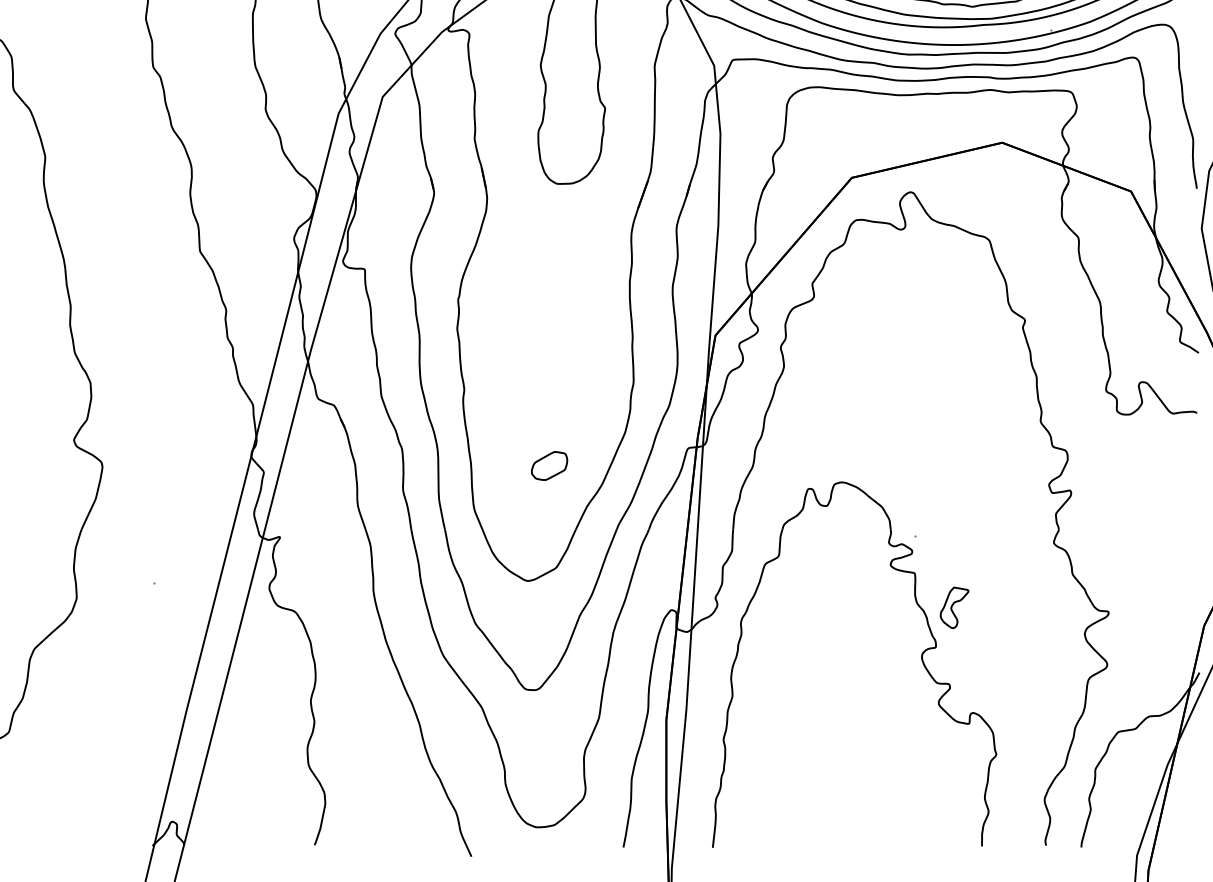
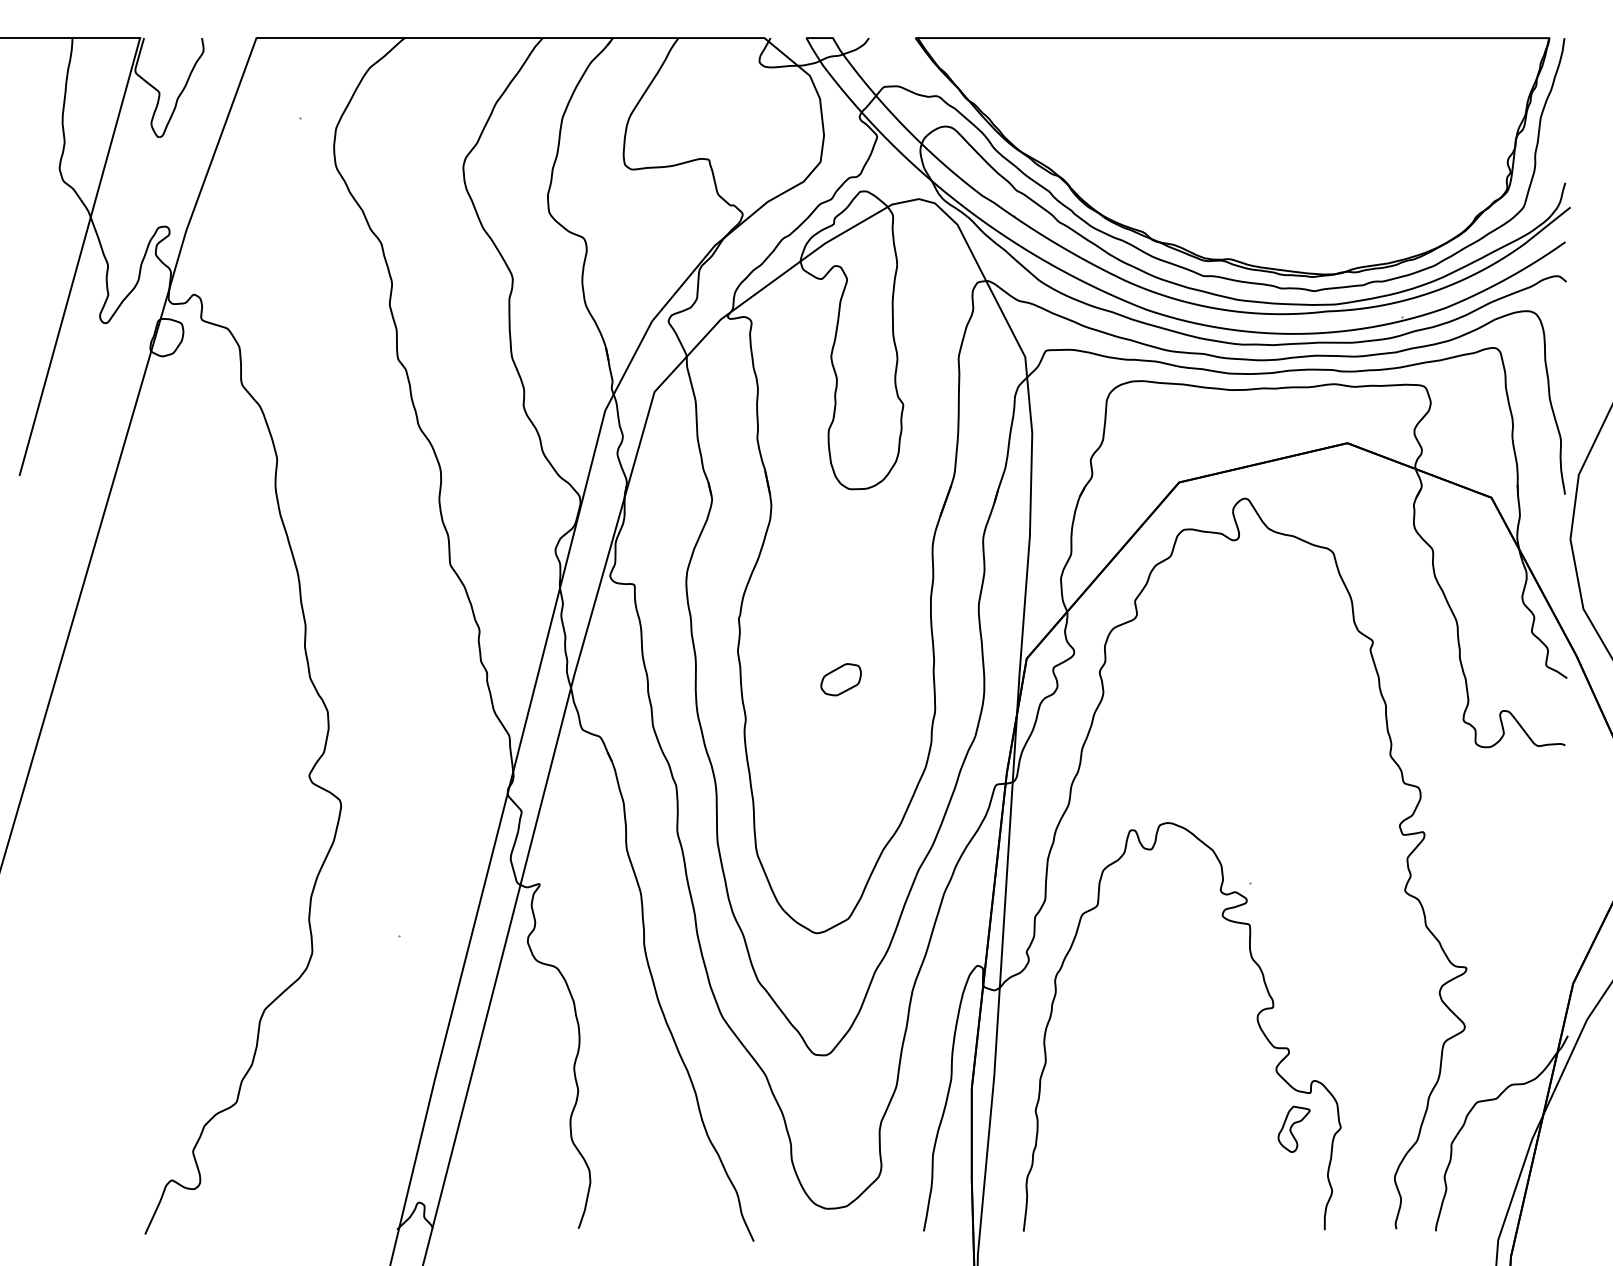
part: (548, 465) -> (840, 679), moved
part: (954, 607) -> (1293, 1128), moved

